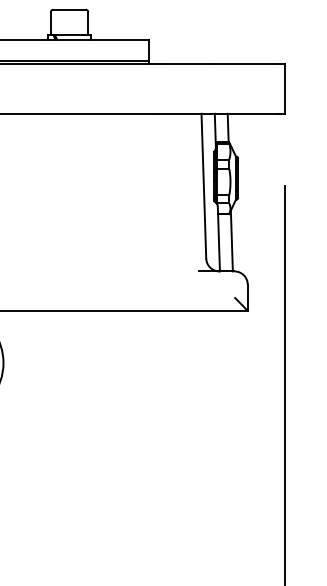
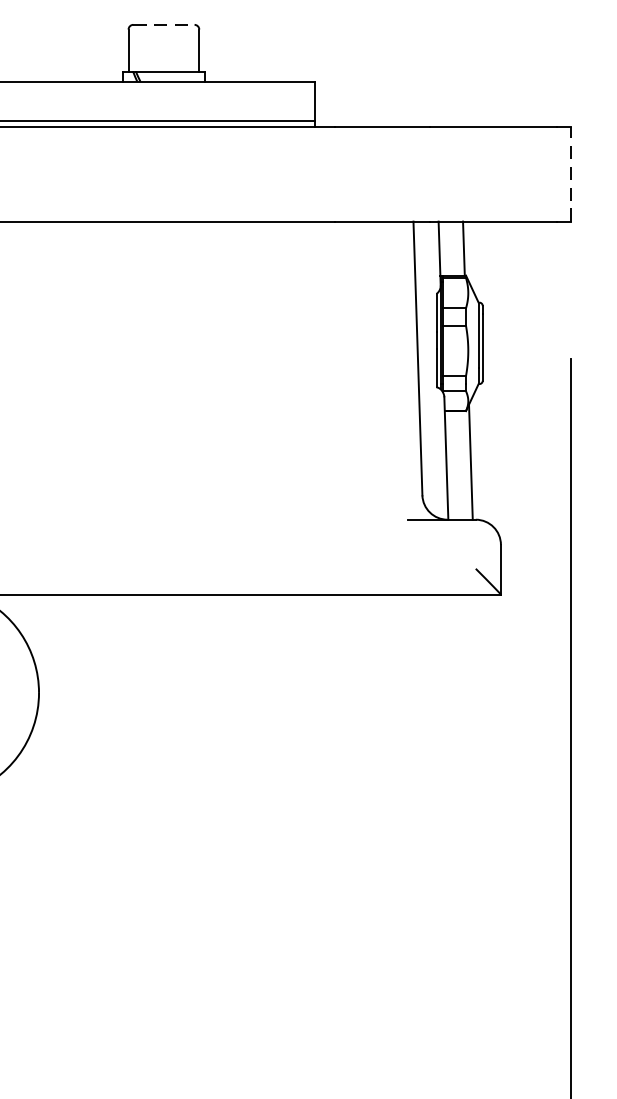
line: (70, 9) -> (165, 24), solid -> dashed
line: (284, 88) -> (570, 173), solid -> dashed

